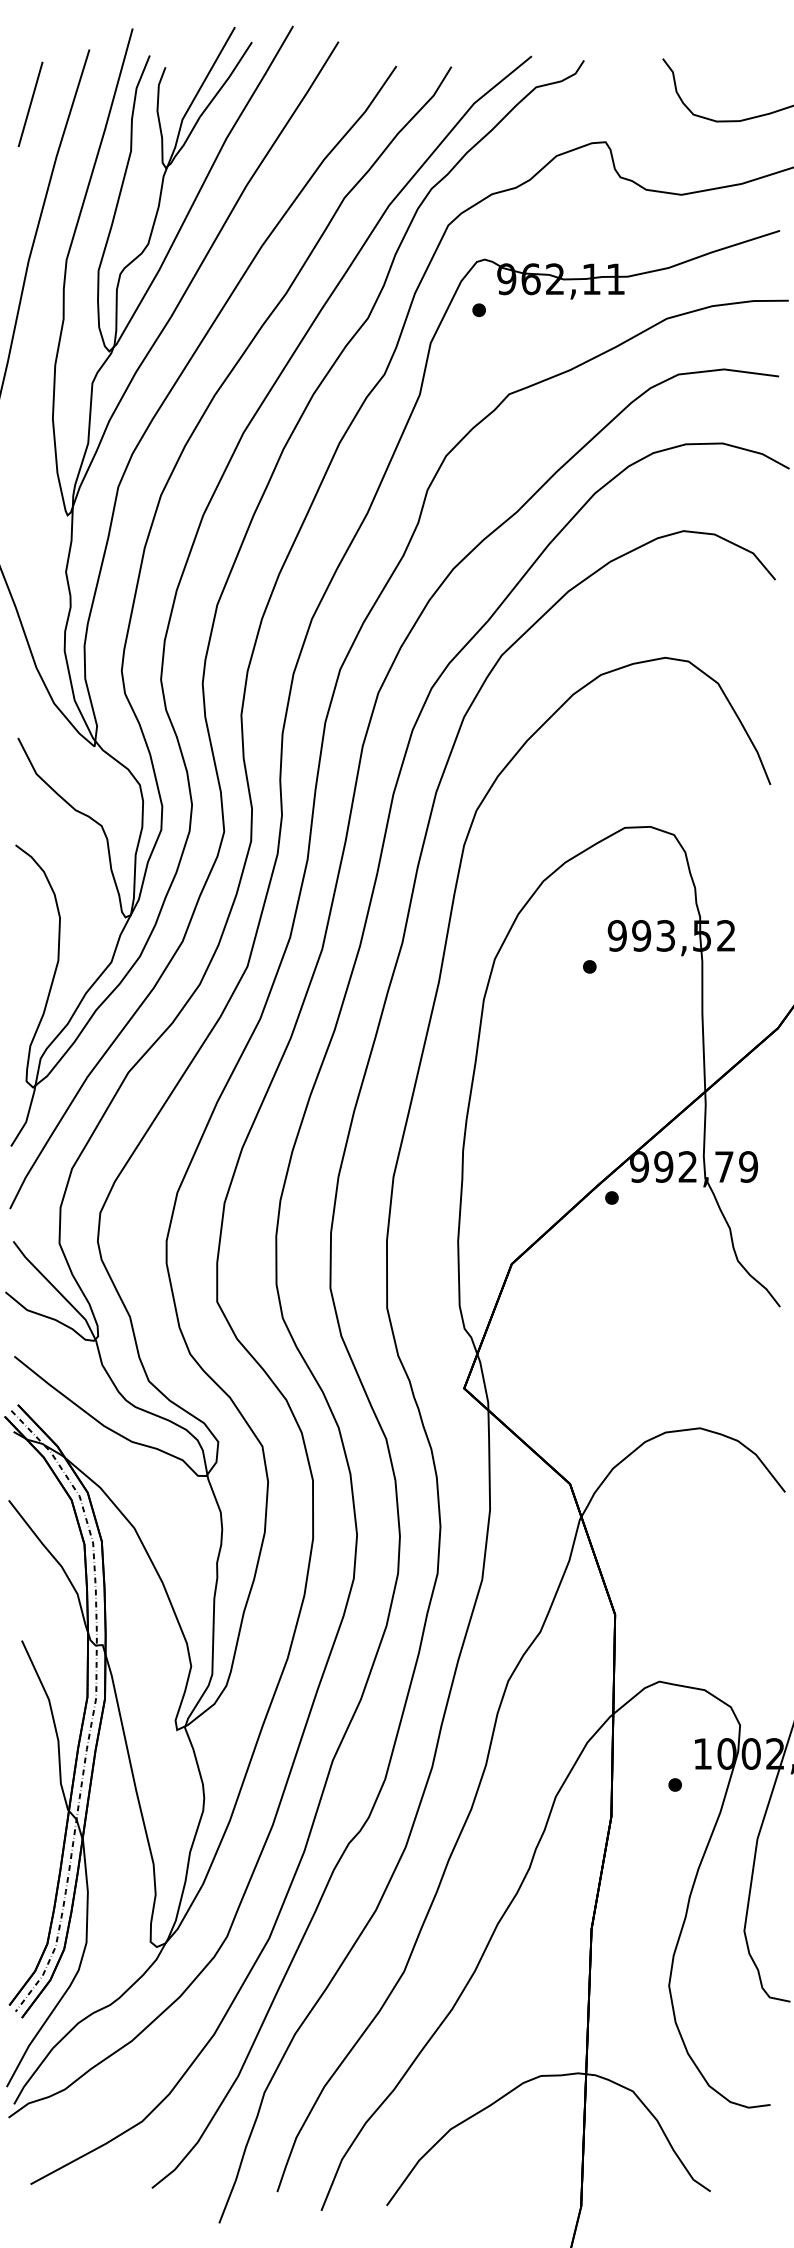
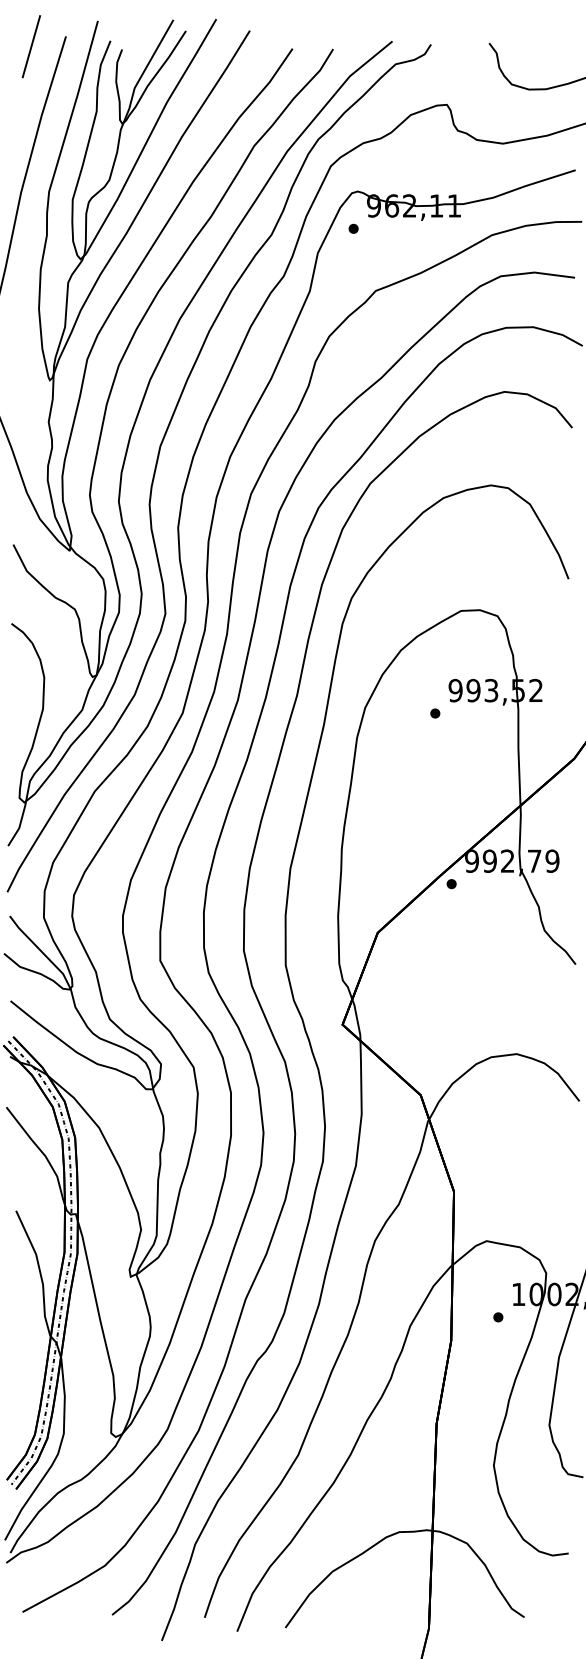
line: (30, 104) -> (31, 46), moved

